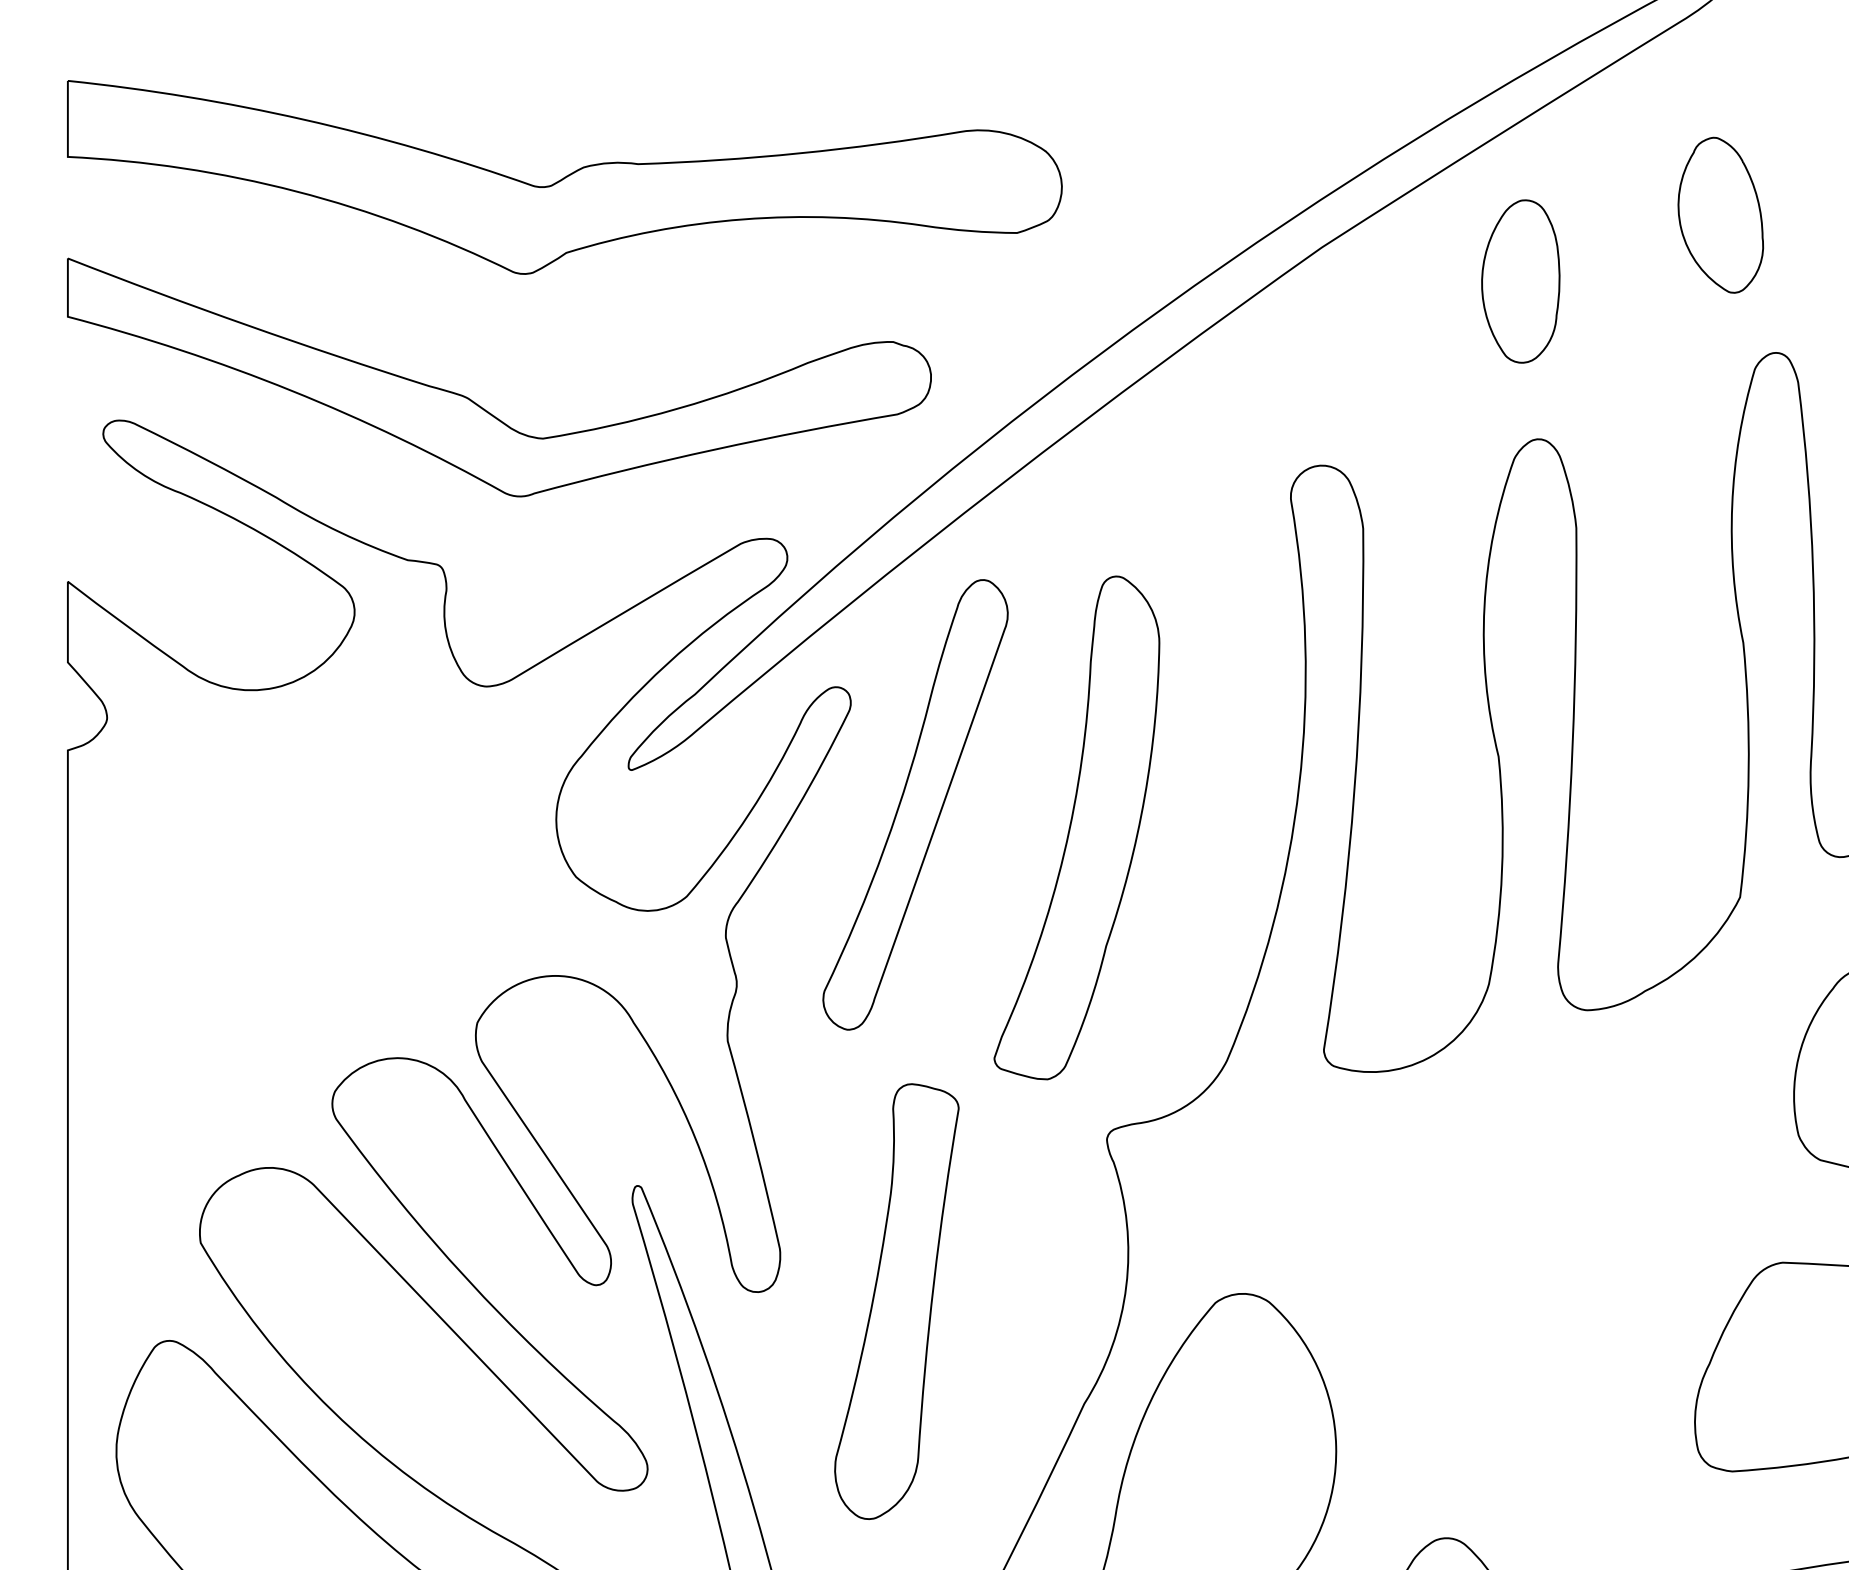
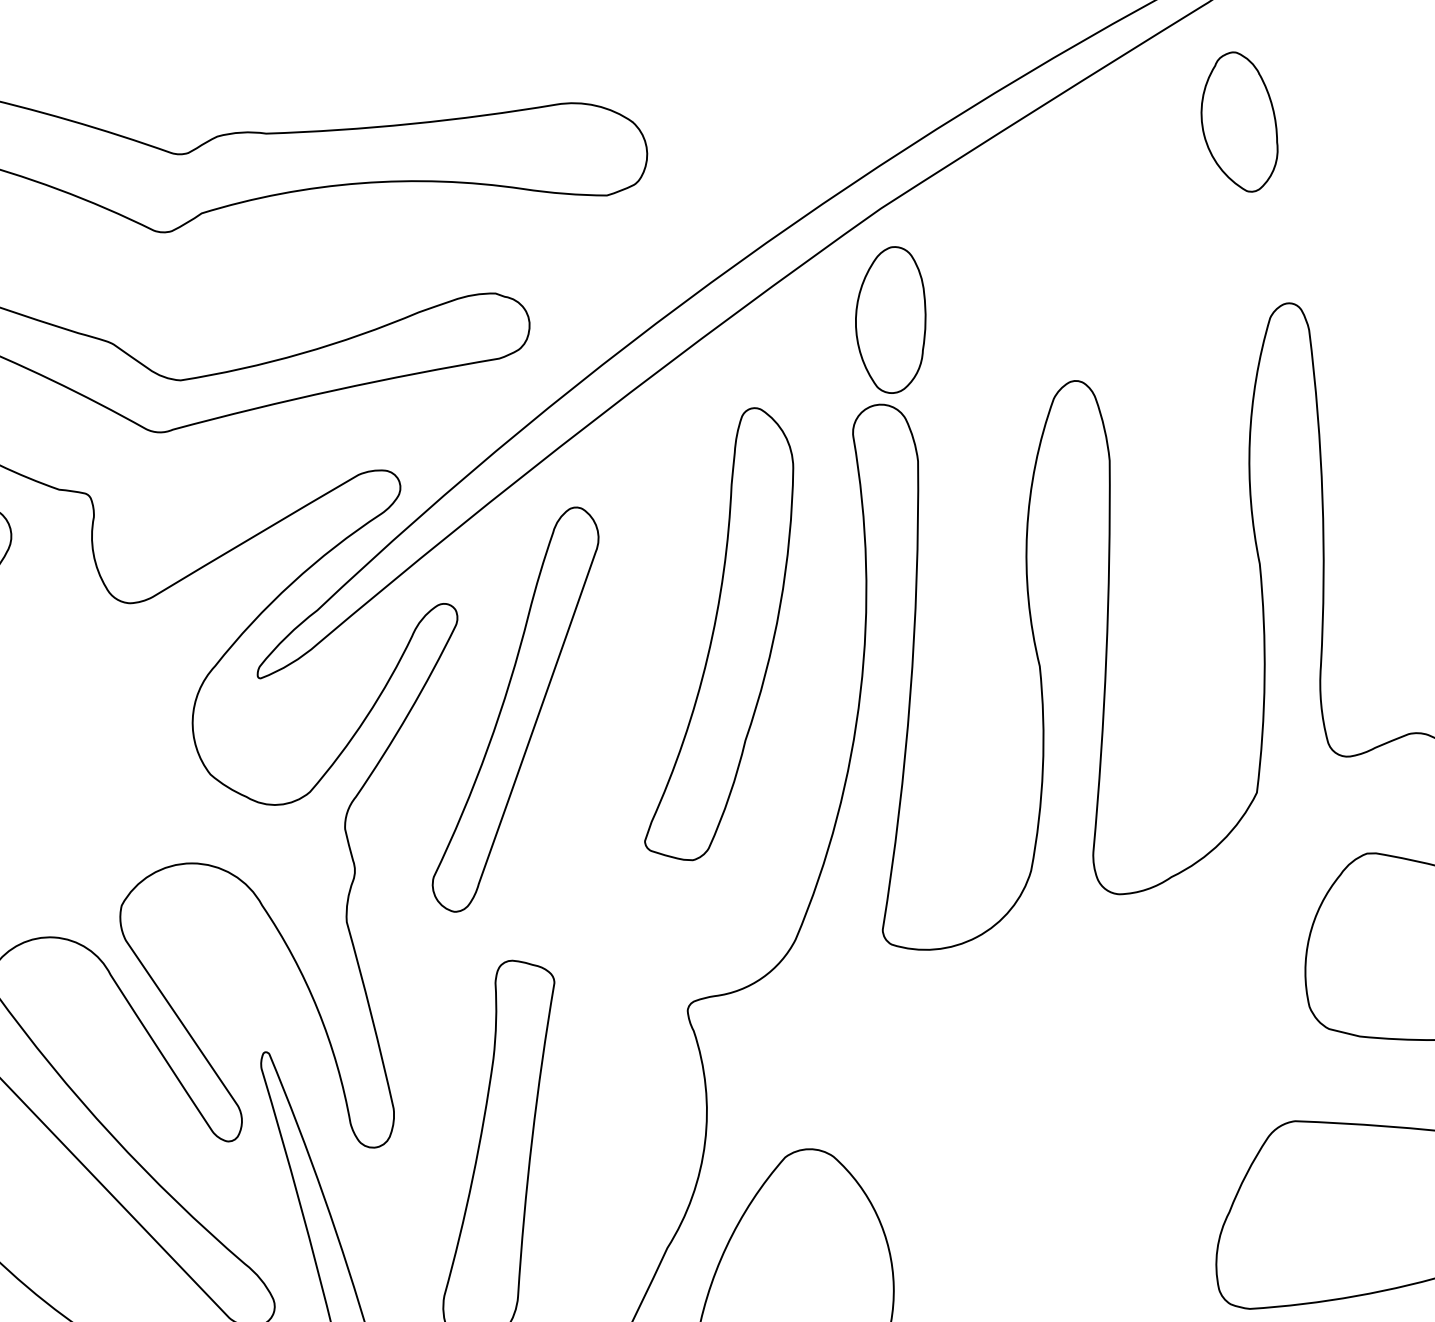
part: (1720, 214) -> (1239, 121), moved
part: (1520, 281) -> (890, 320), moved
part: (1076, 827) -> (718, 633), moved

